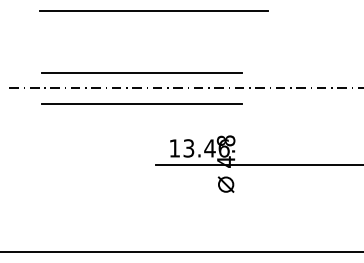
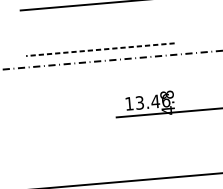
line: (141, 72) -> (99, 49), solid -> dashed
line: (142, 103) -> (102, 72), removed
part: (225, 184) -> (169, 127), removed

